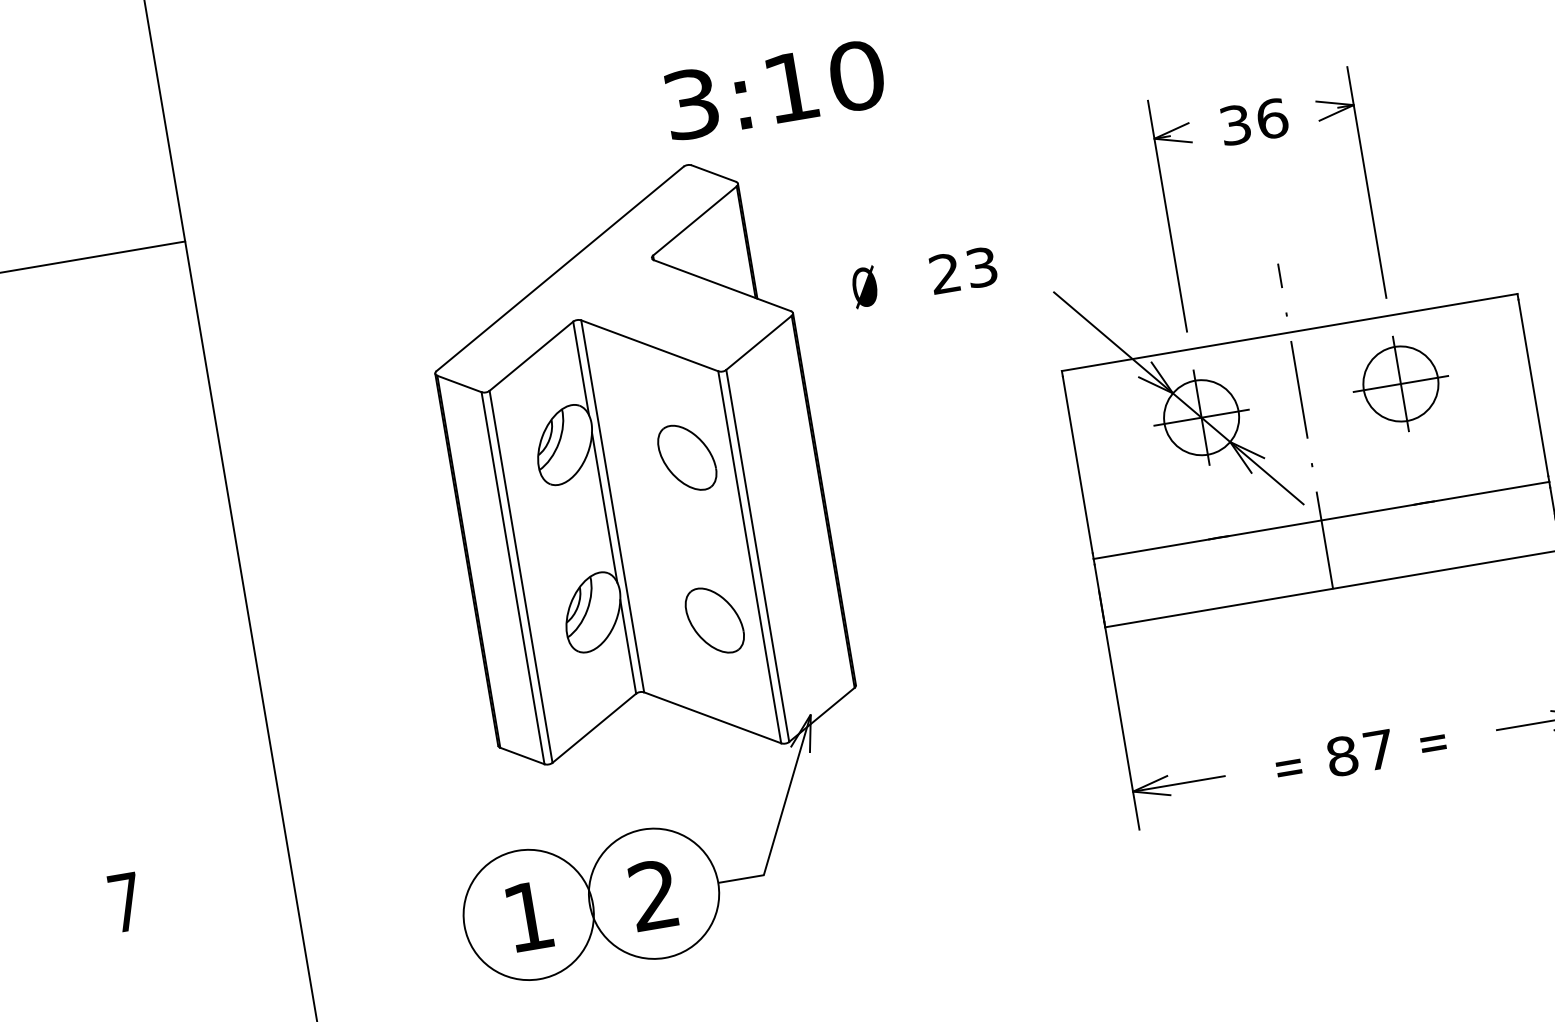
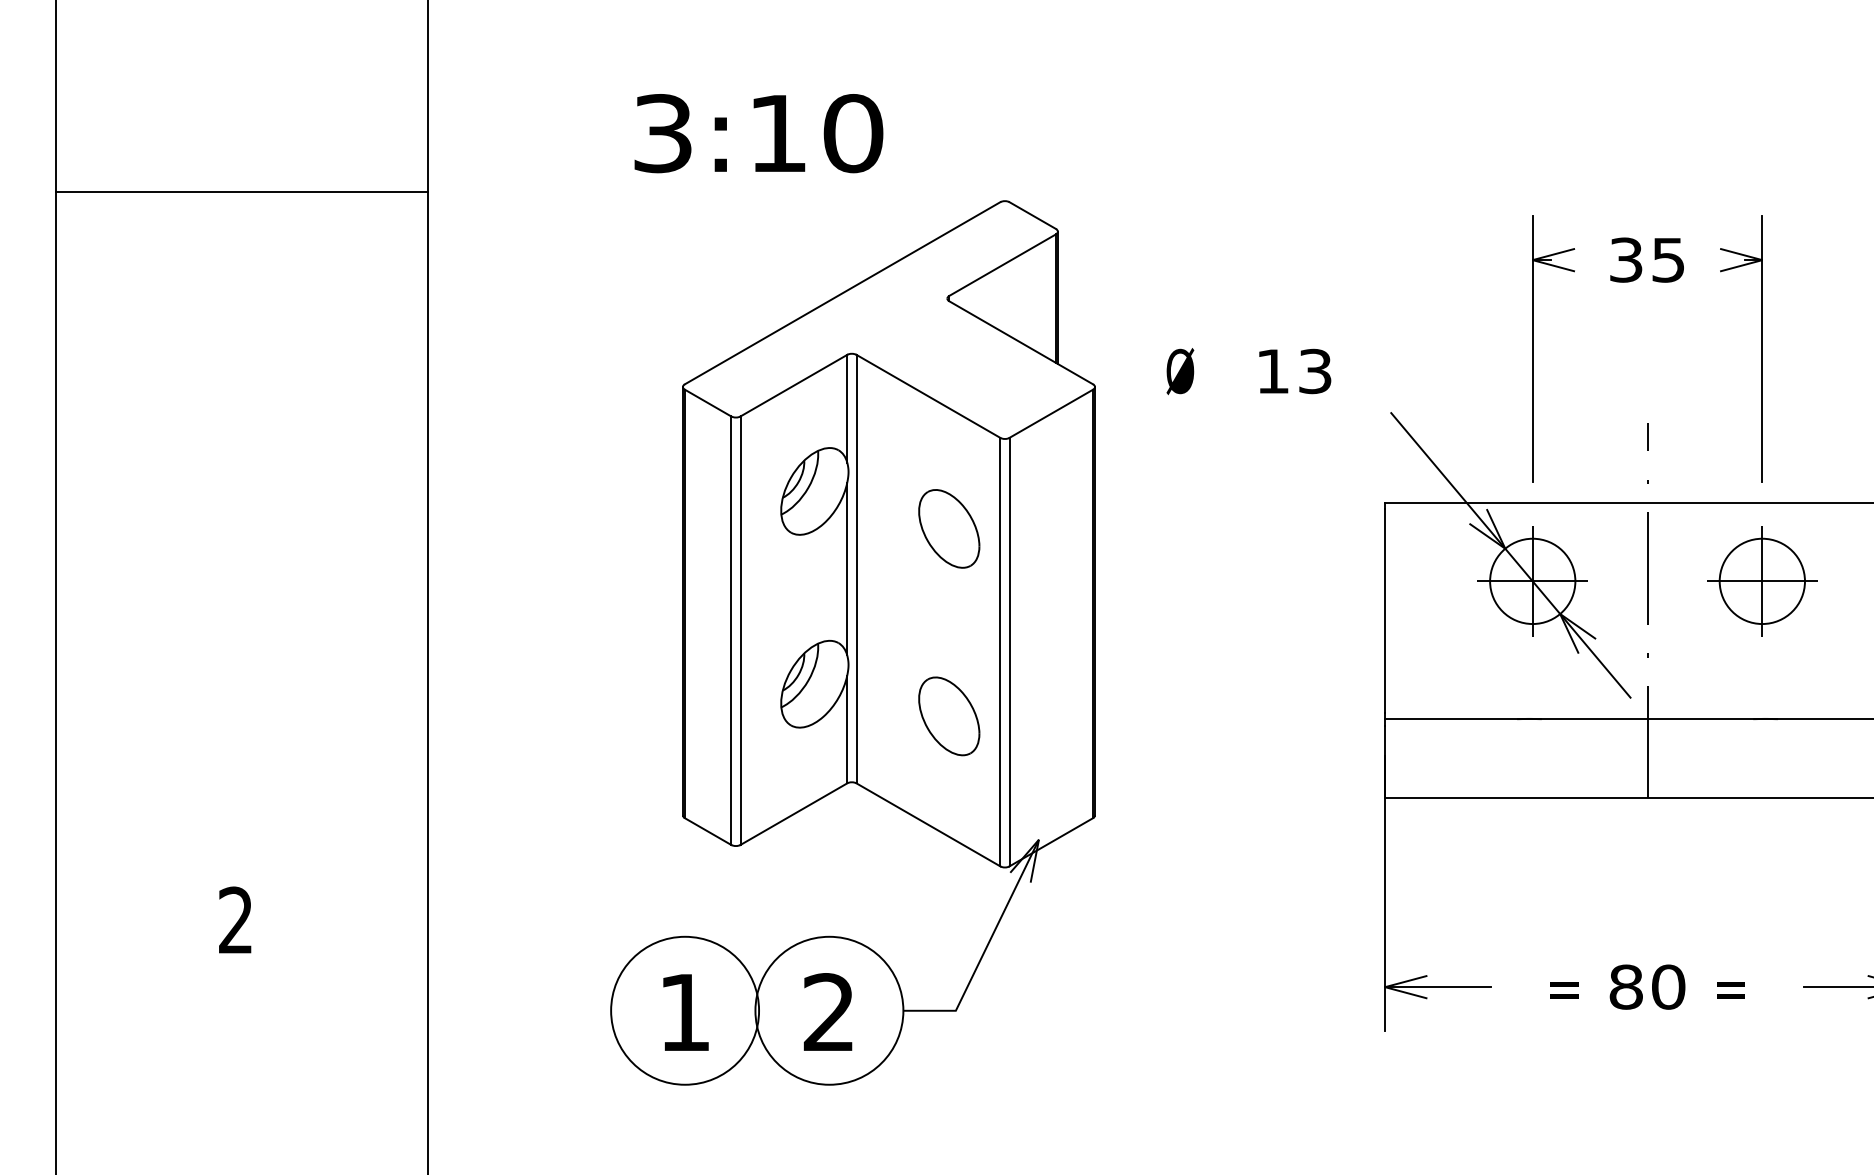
text: (774, 89) -> (758, 133), moved
text: (1272, 118) -> (1668, 259), 36 -> 35
text: (944, 272) -> (1272, 370), 23 -> 13
text: (1378, 749) -> (1668, 986), 87 -> 80
text: (125, 901) -> (235, 919), 7 -> 2

